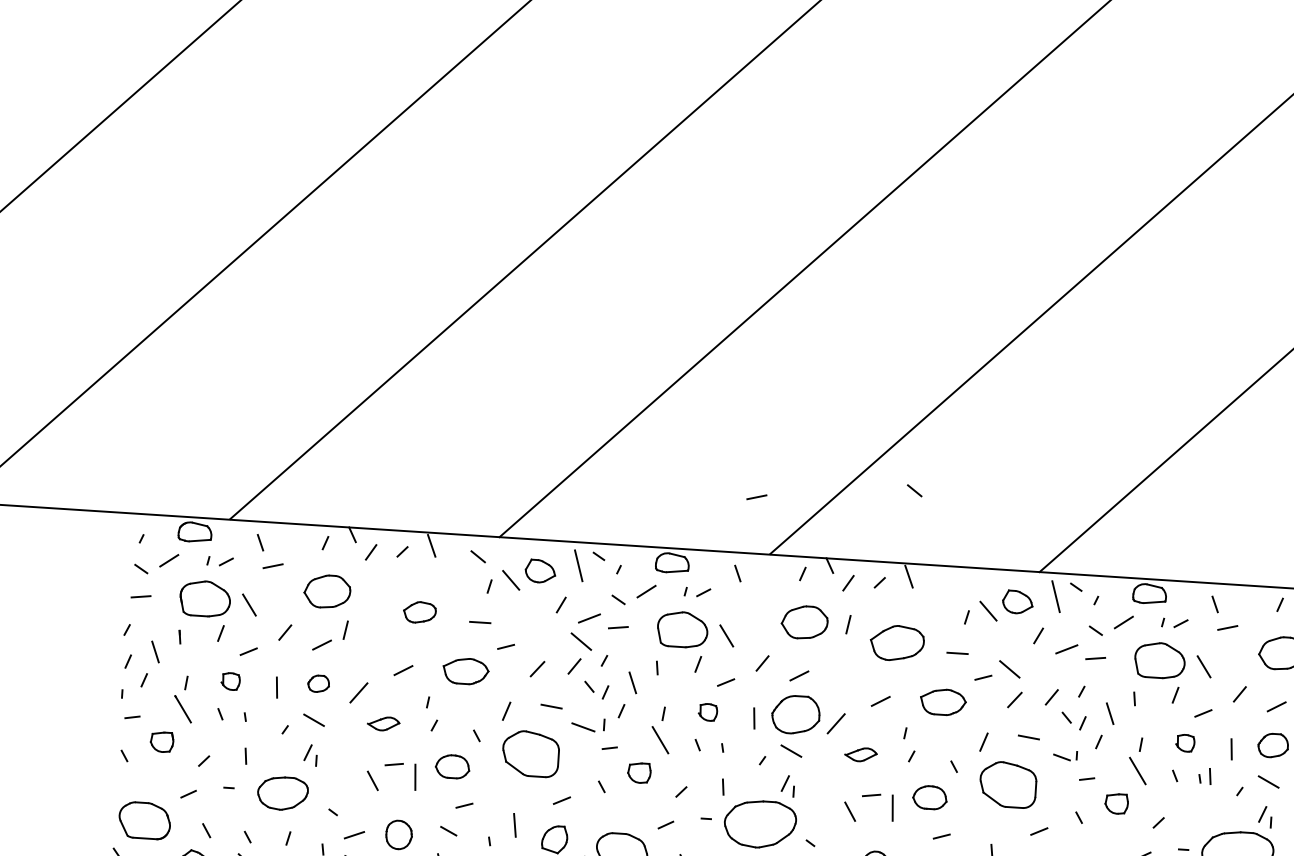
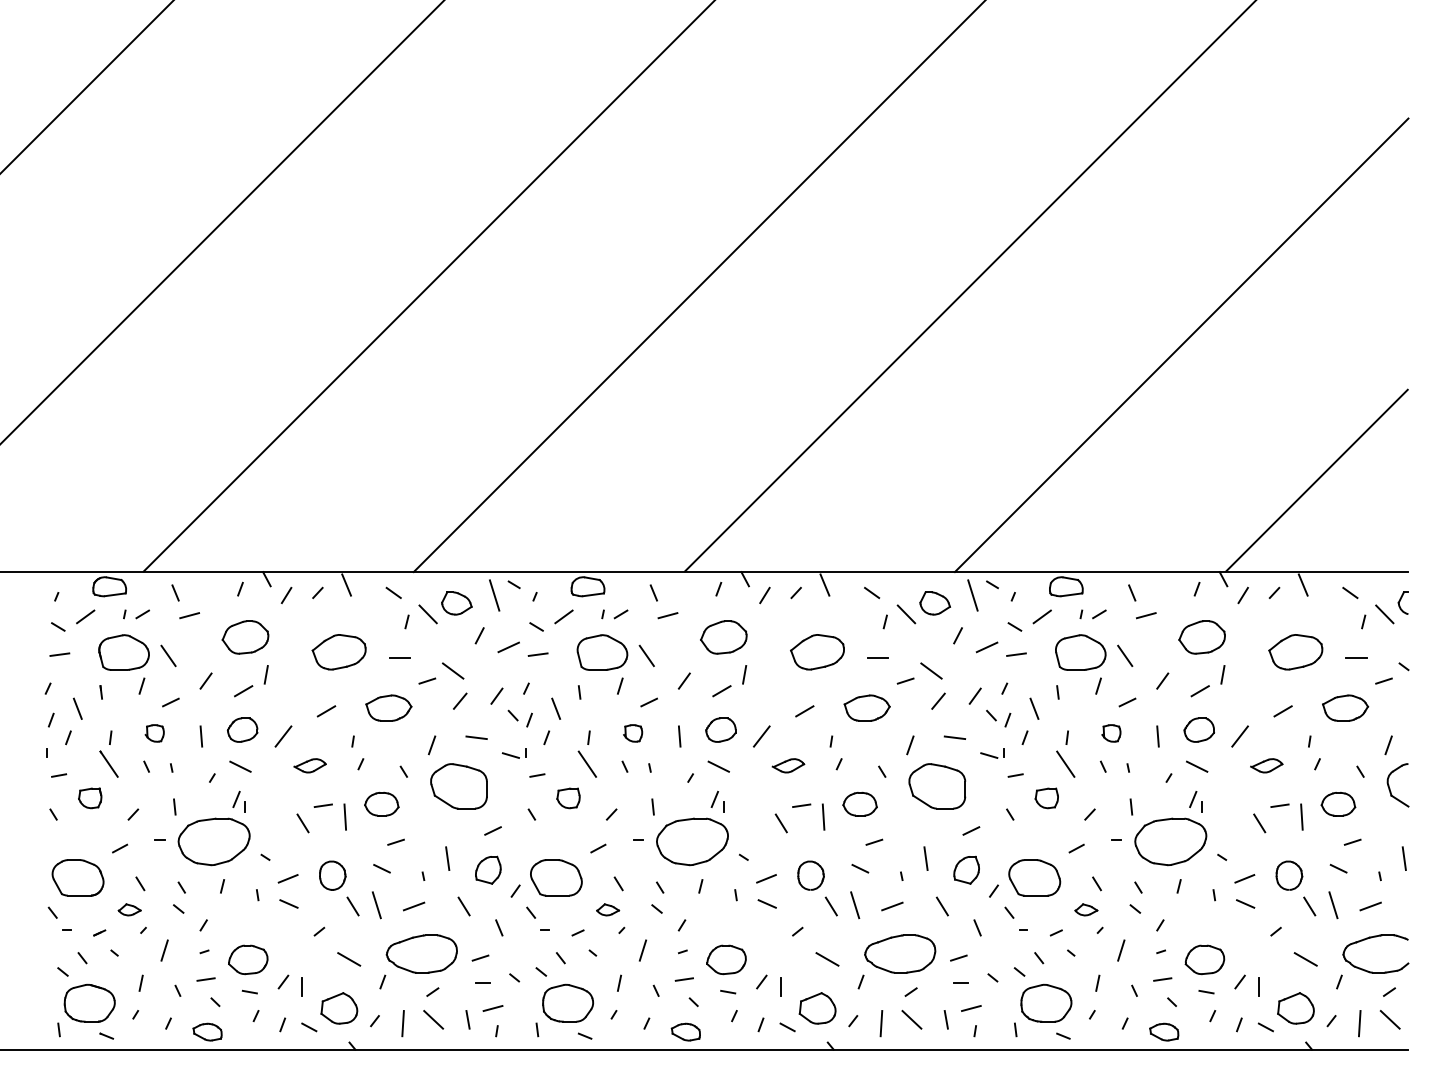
line: (915, 491) -> (872, 593), moved
line: (756, 497) -> (667, 615), moved
part: (419, 612) -> (338, 652), size x1.67
line: (848, 624) -> (744, 674), moved
line: (581, 641) -> (453, 670), moved
part: (318, 683) -> (242, 729), size x1.43
part: (795, 714) -> (720, 729), size x0.62
part: (587, 724) -> (513, 753), size x0.71
line: (1210, 776) -> (1131, 806), moved
part: (282, 793) -> (213, 841), size x1.43

